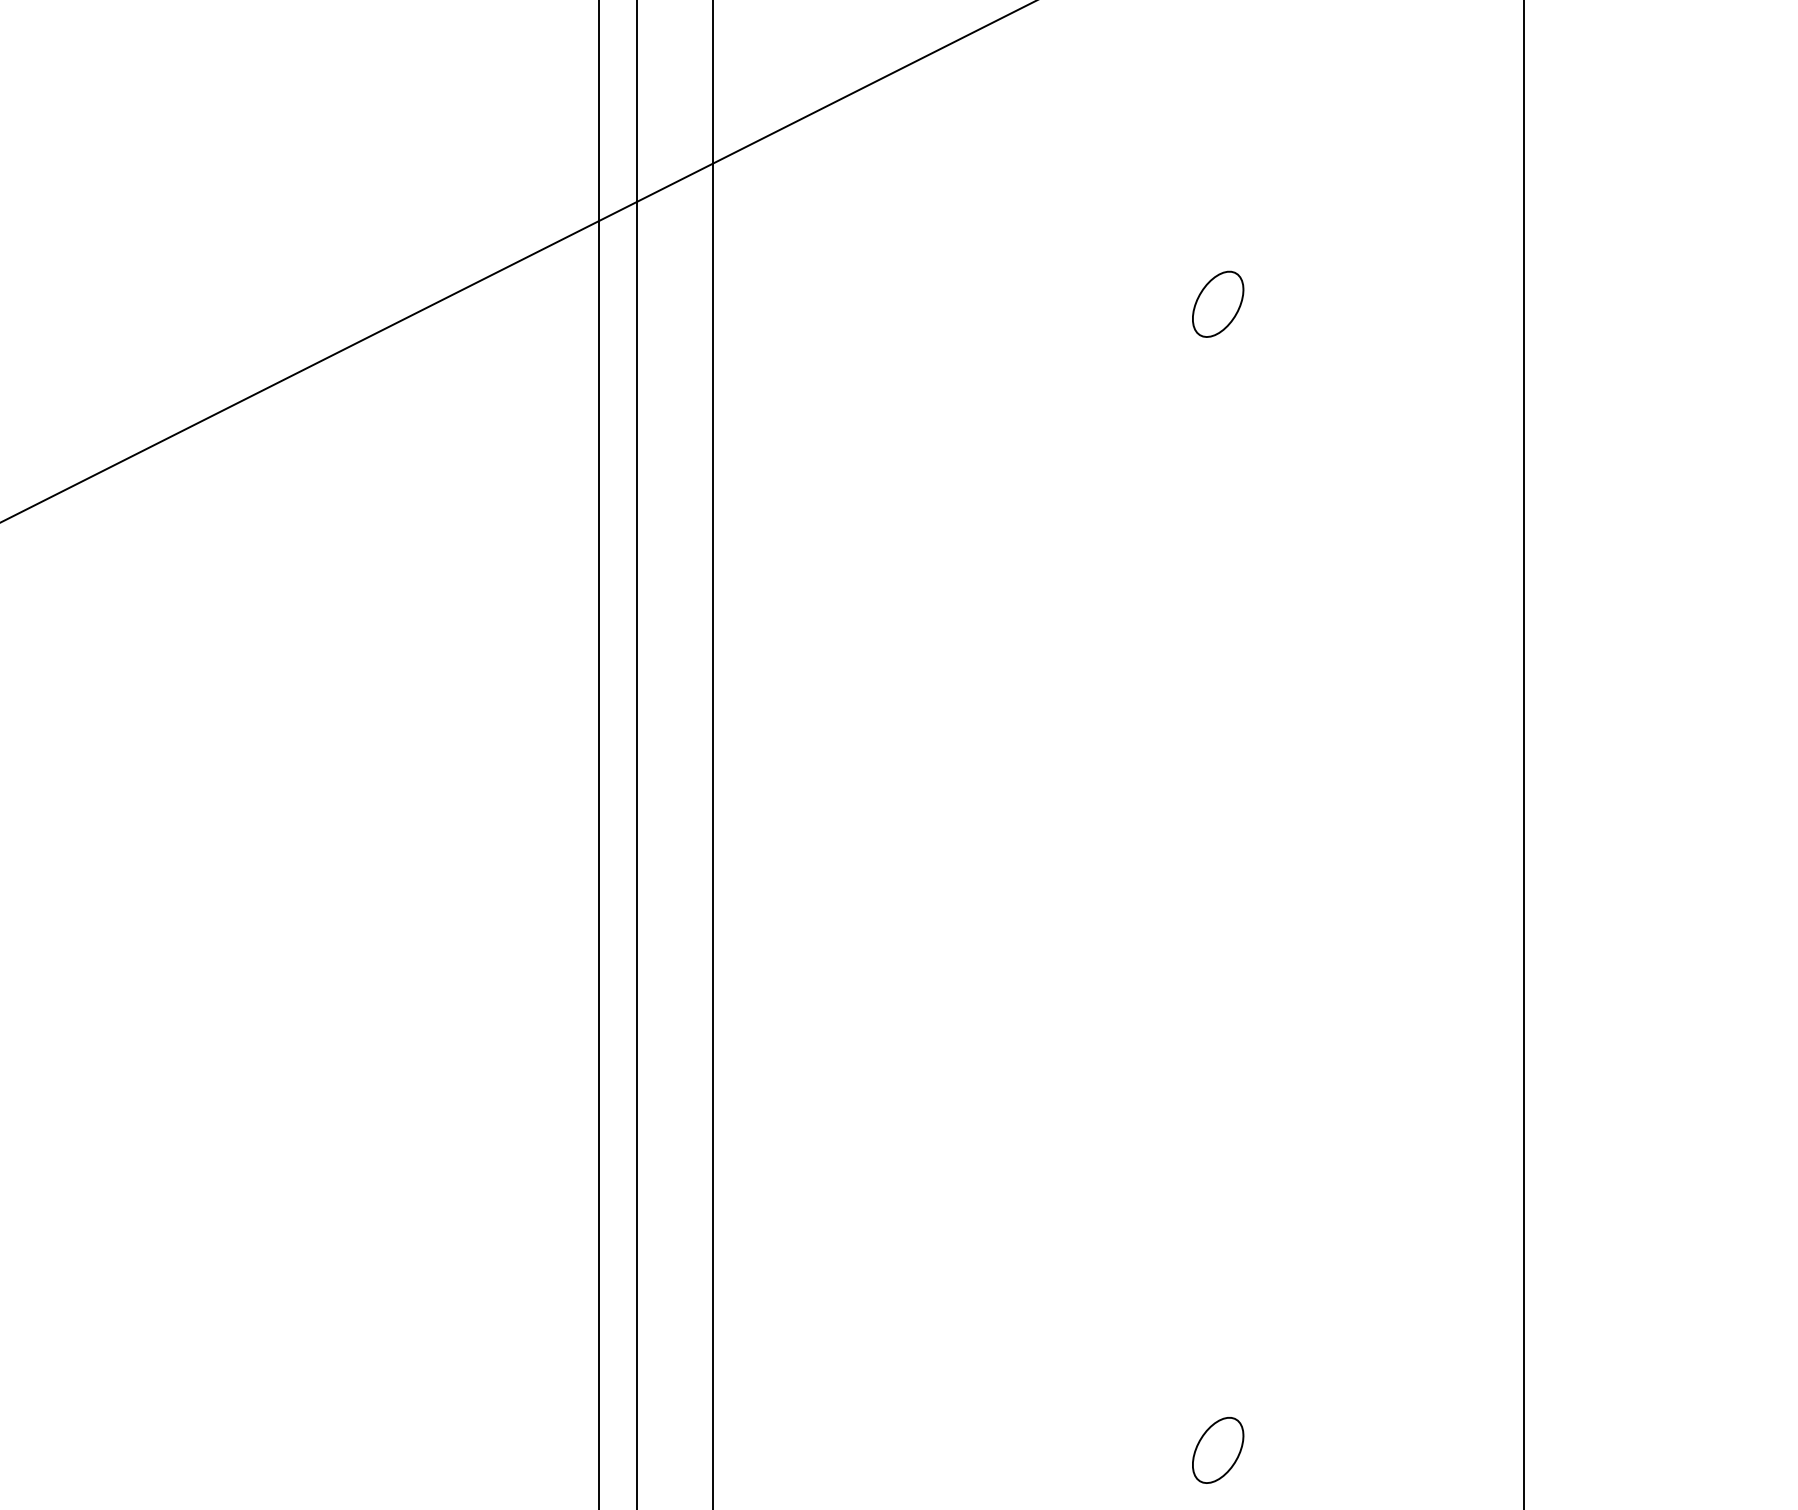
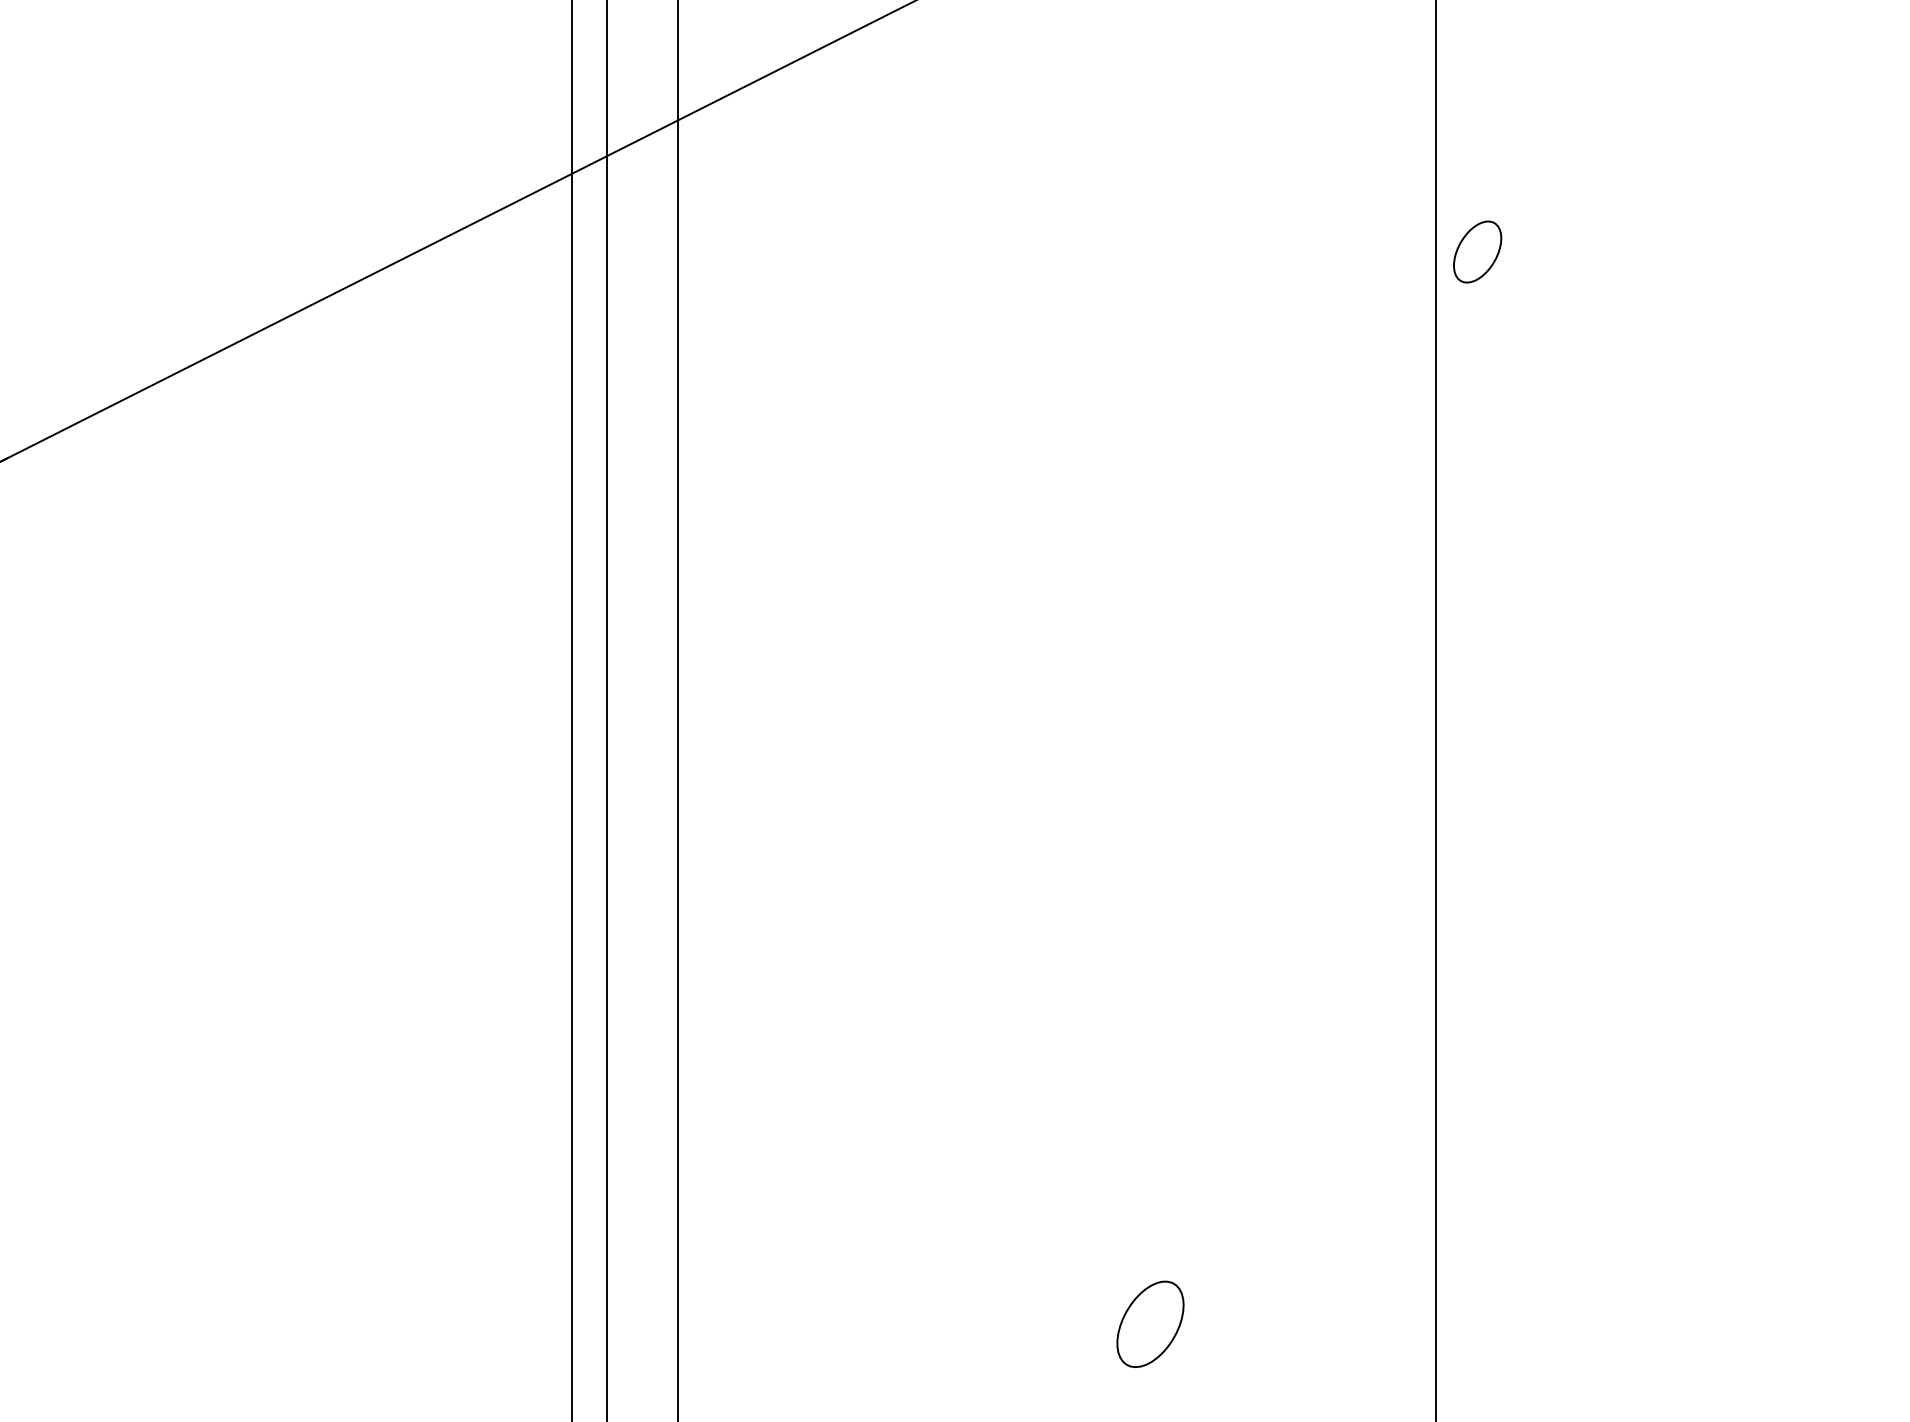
part: (1218, 303) -> (1477, 251), moved
part: (1218, 1449) -> (1150, 1323), size x1.4

